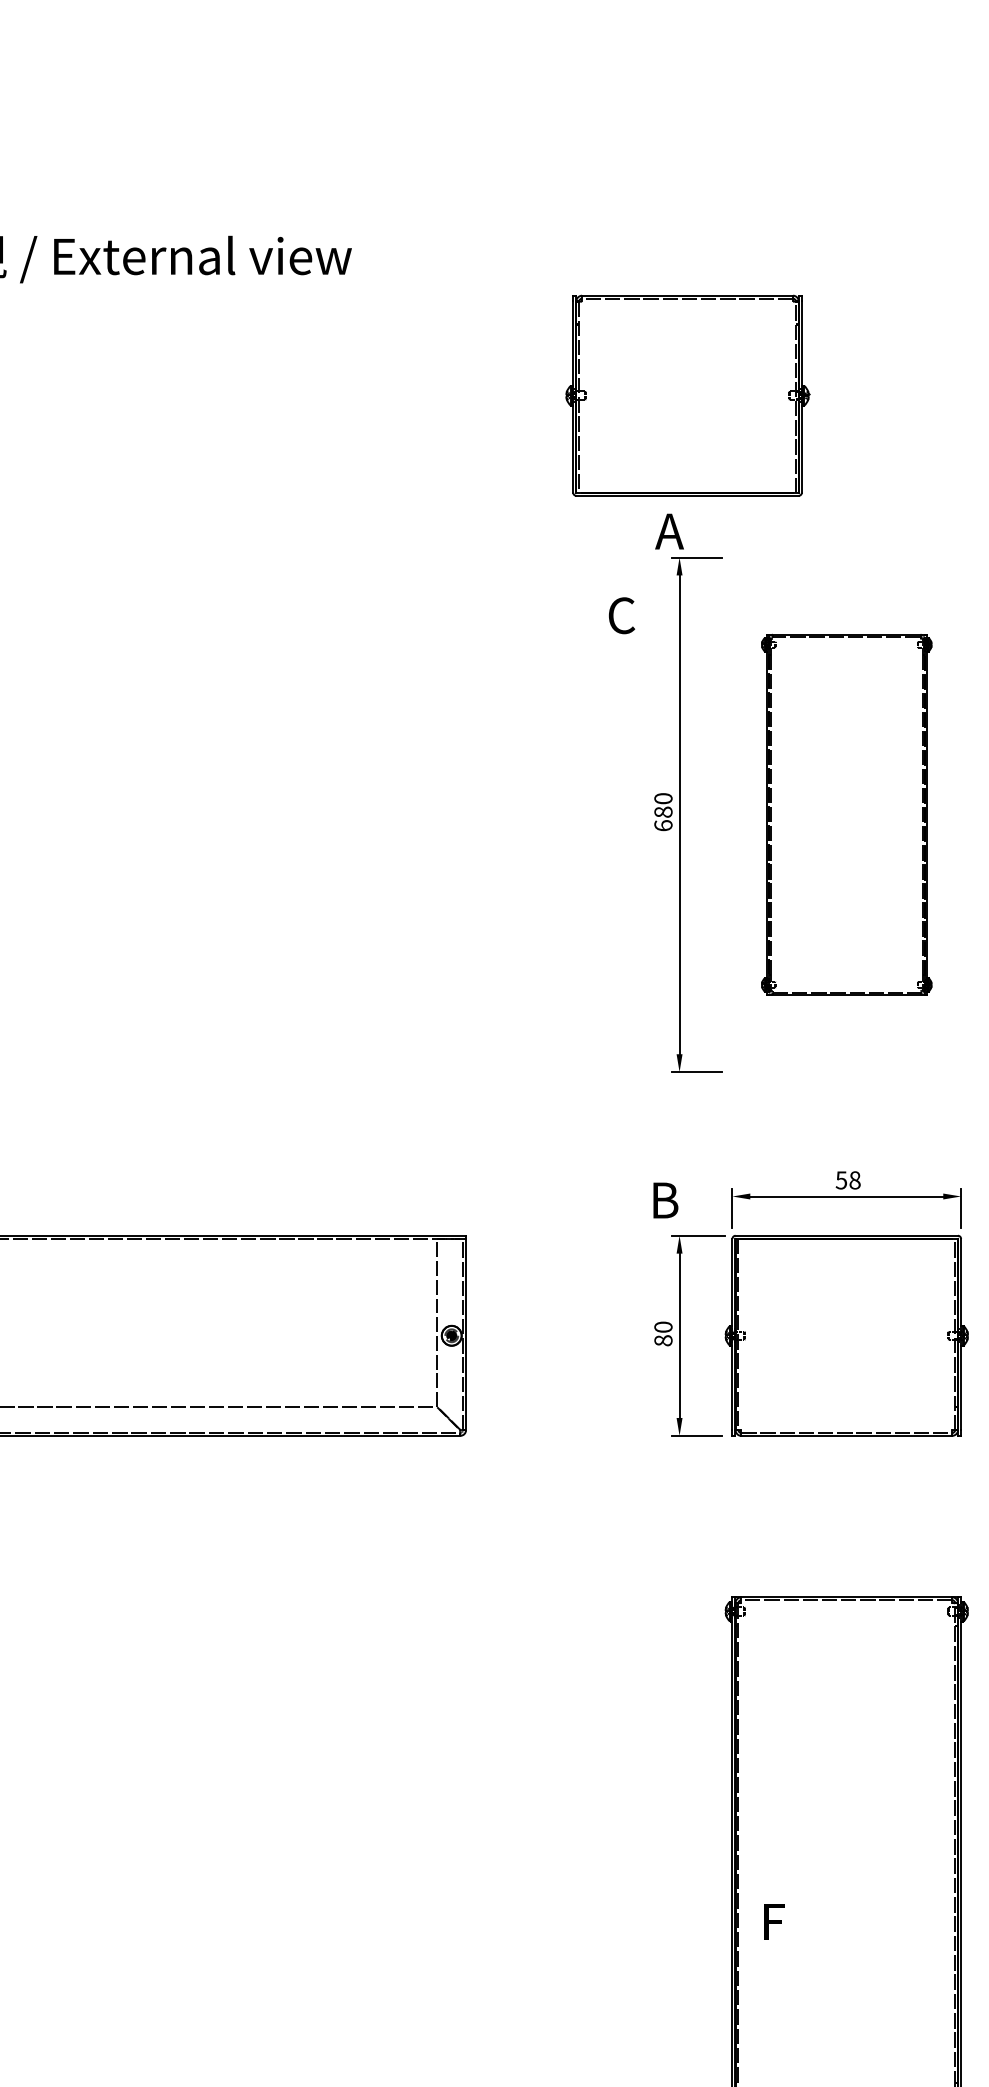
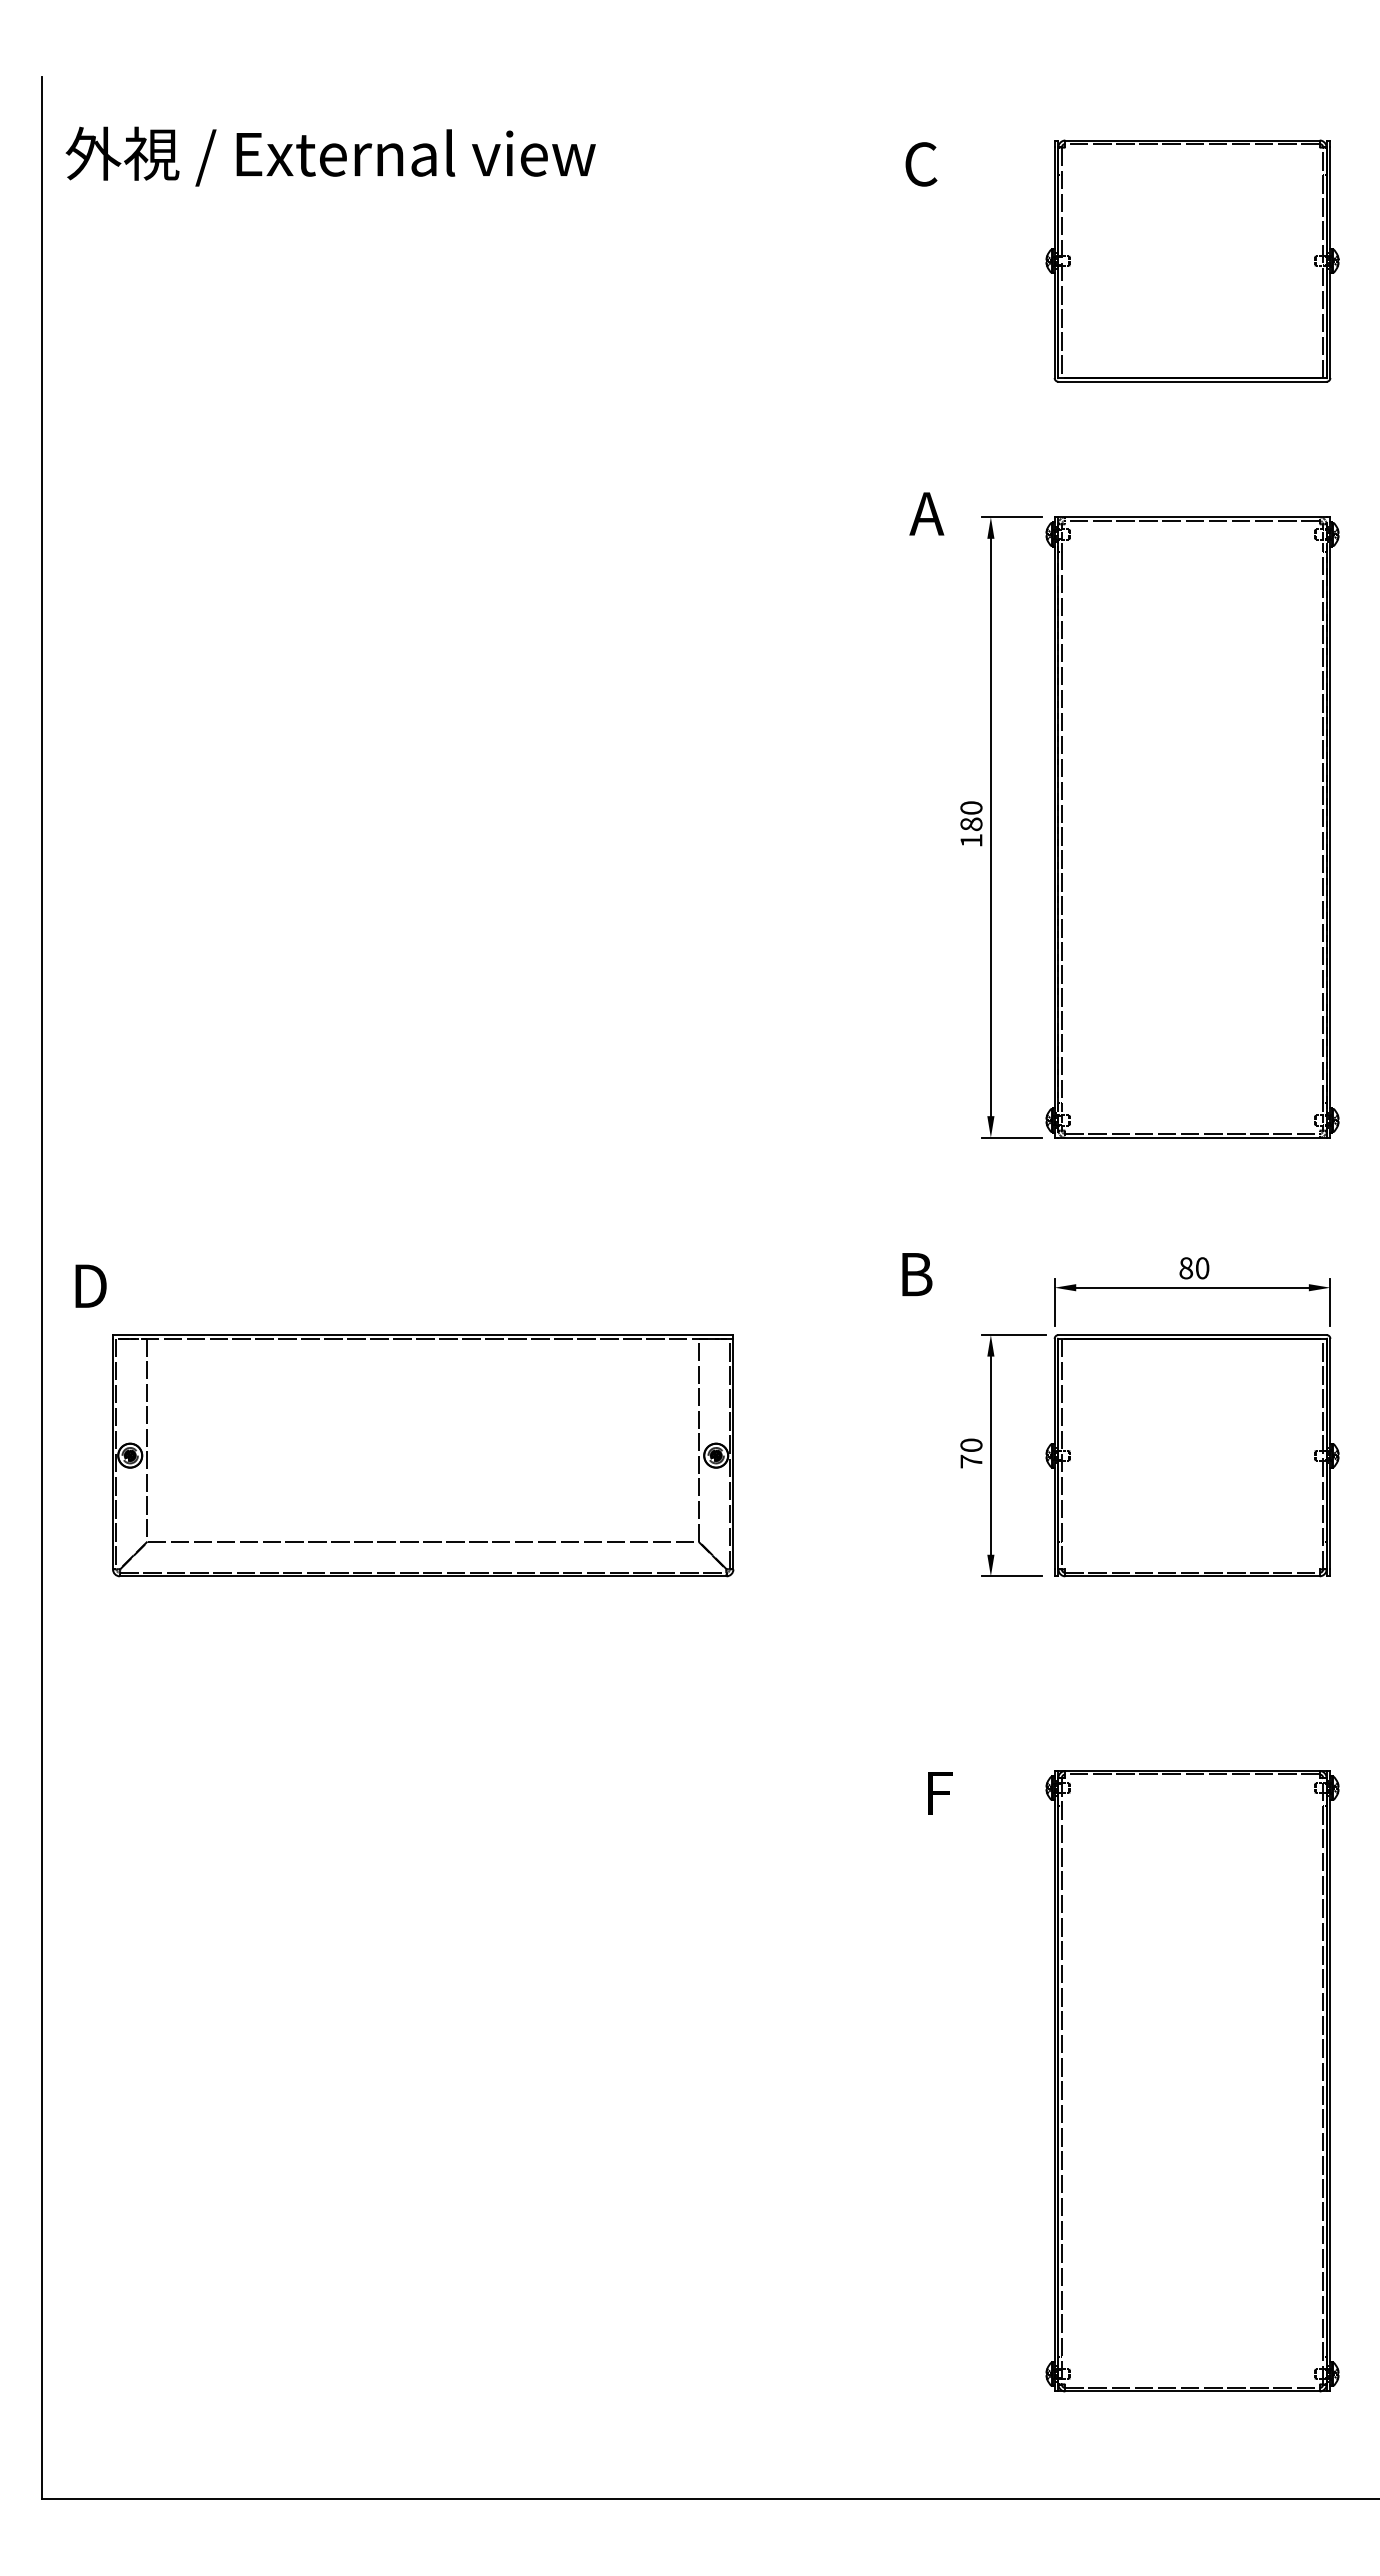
part: (687, 395) -> (1192, 260), moved
text: (669, 531) -> (926, 513), moved
text: (622, 615) -> (921, 164), moved
part: (846, 814) -> (1192, 827), size x1.43
text: (663, 825) -> (971, 840), 680 -> 180
text: (848, 1180) -> (1194, 1268), 58 -> 80
text: (665, 1200) -> (917, 1274), moved
text: (663, 1340) -> (971, 1461), 80 -> 70
text: (774, 1921) -> (940, 1793), moved

